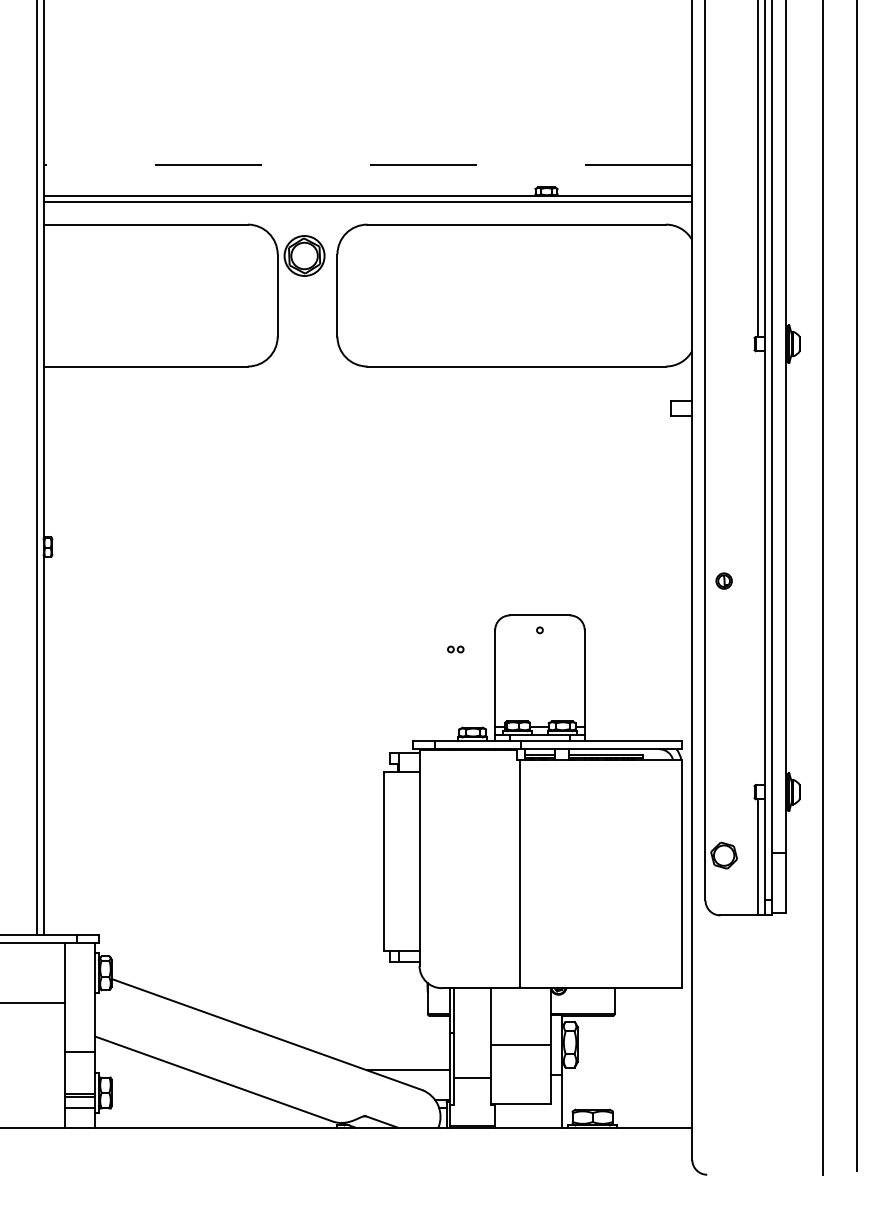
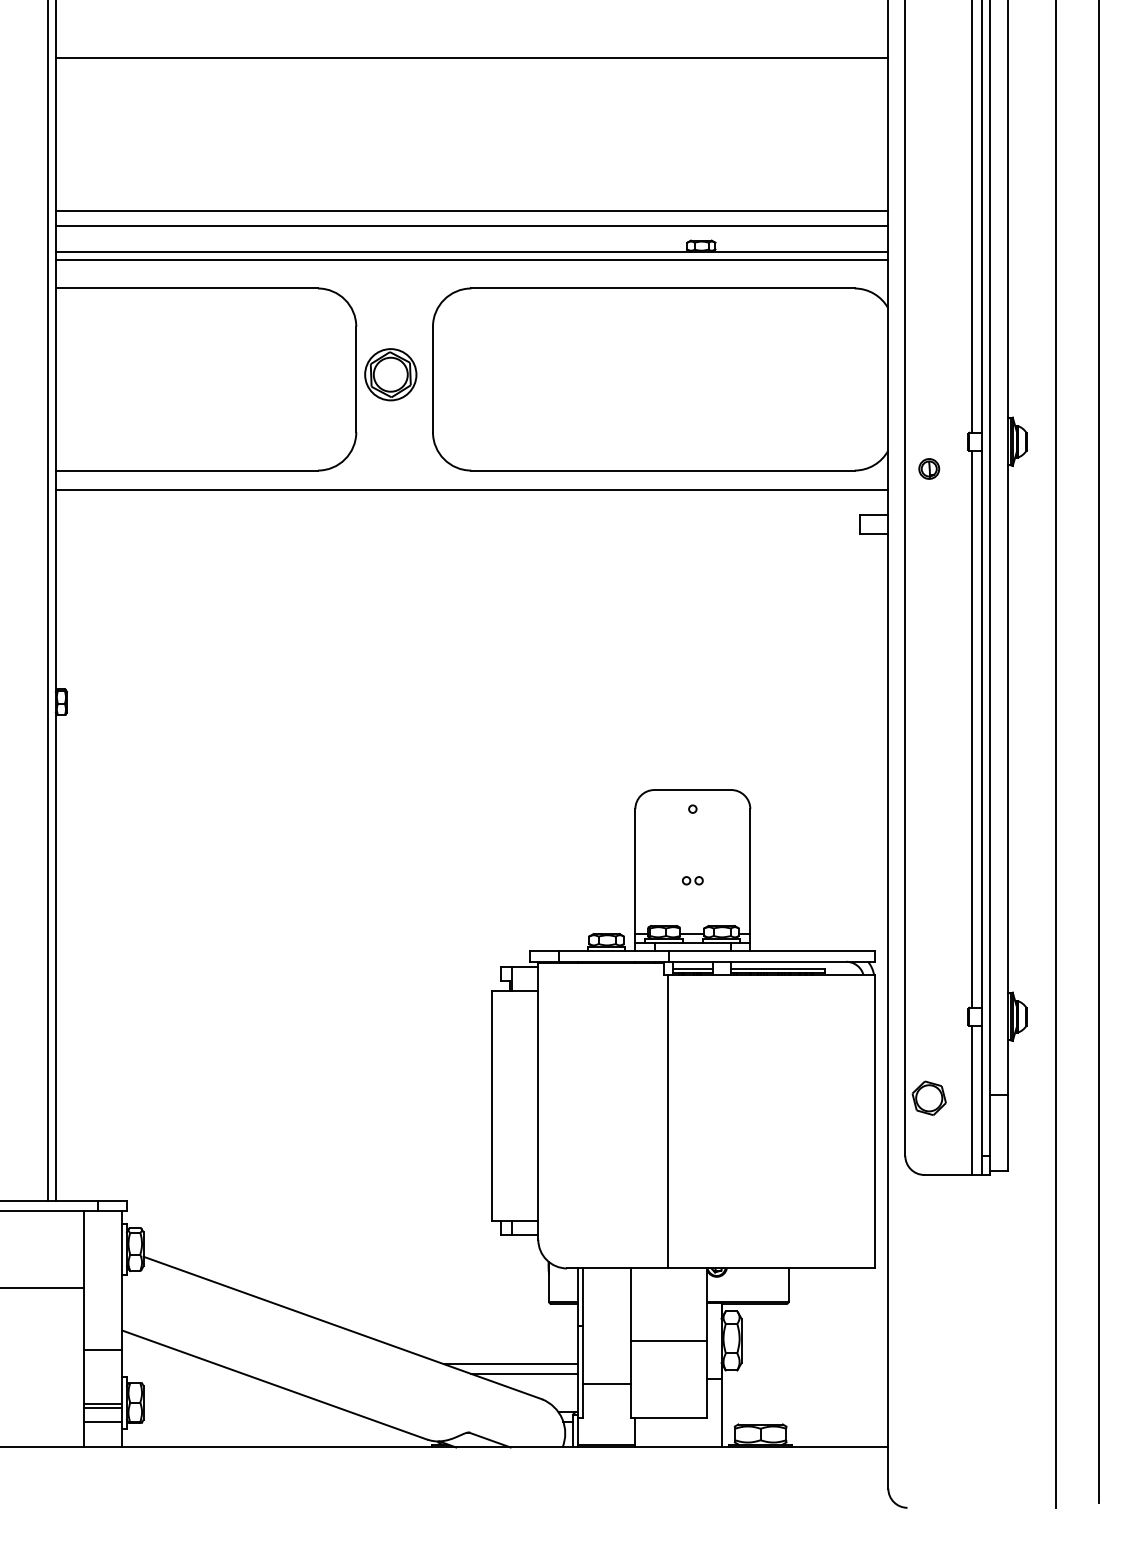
line: (367, 44) -> (471, 57), added
line: (367, 164) -> (471, 211), dashed -> solid
line: (367, 175) -> (471, 225), added
part: (304, 255) -> (390, 374), moved
line: (367, 381) -> (471, 489), added
line: (757, 567) -> (972, 728), added
part: (724, 580) -> (929, 468), moved
part: (455, 649) -> (692, 880), moved
line: (397, 1063) -> (510, 1364), added

